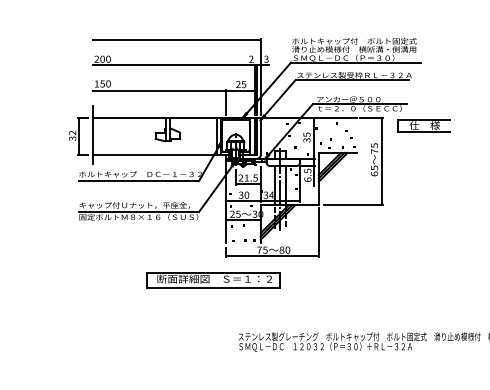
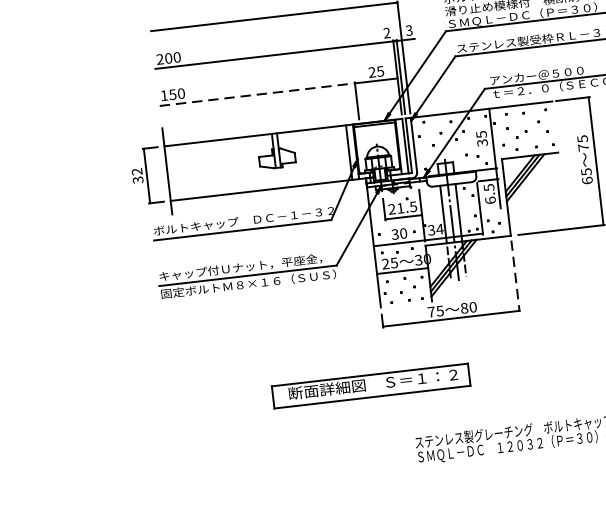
line: (159, 90) -> (257, 94), solid -> dashed
line: (318, 233) -> (515, 277), solid -> dashed
part: (213, 280) -> (371, 386), moved

